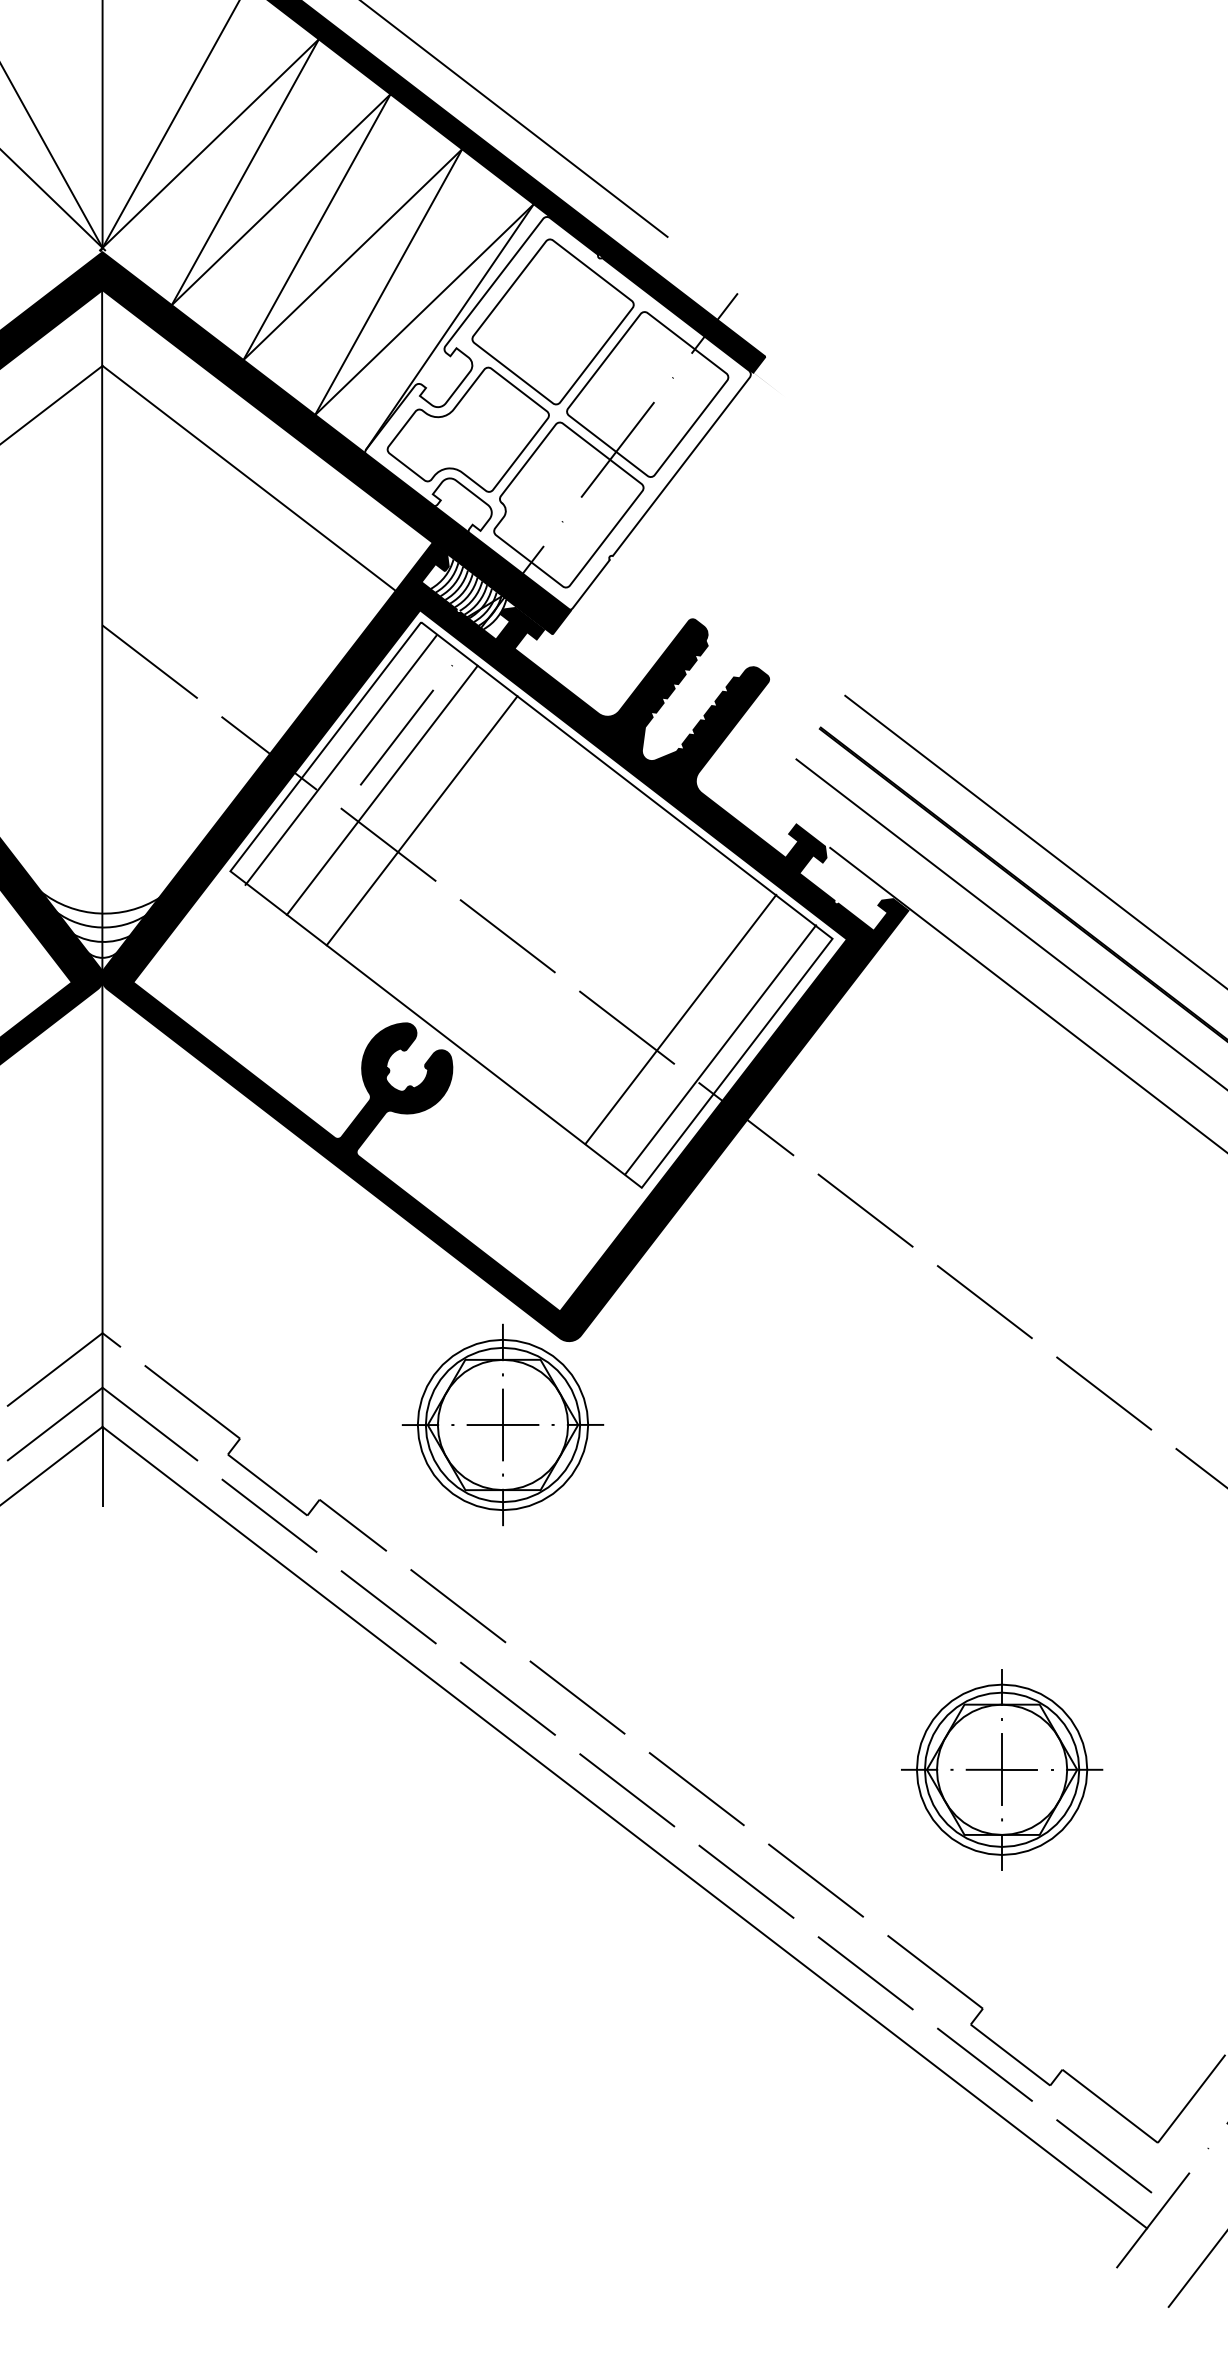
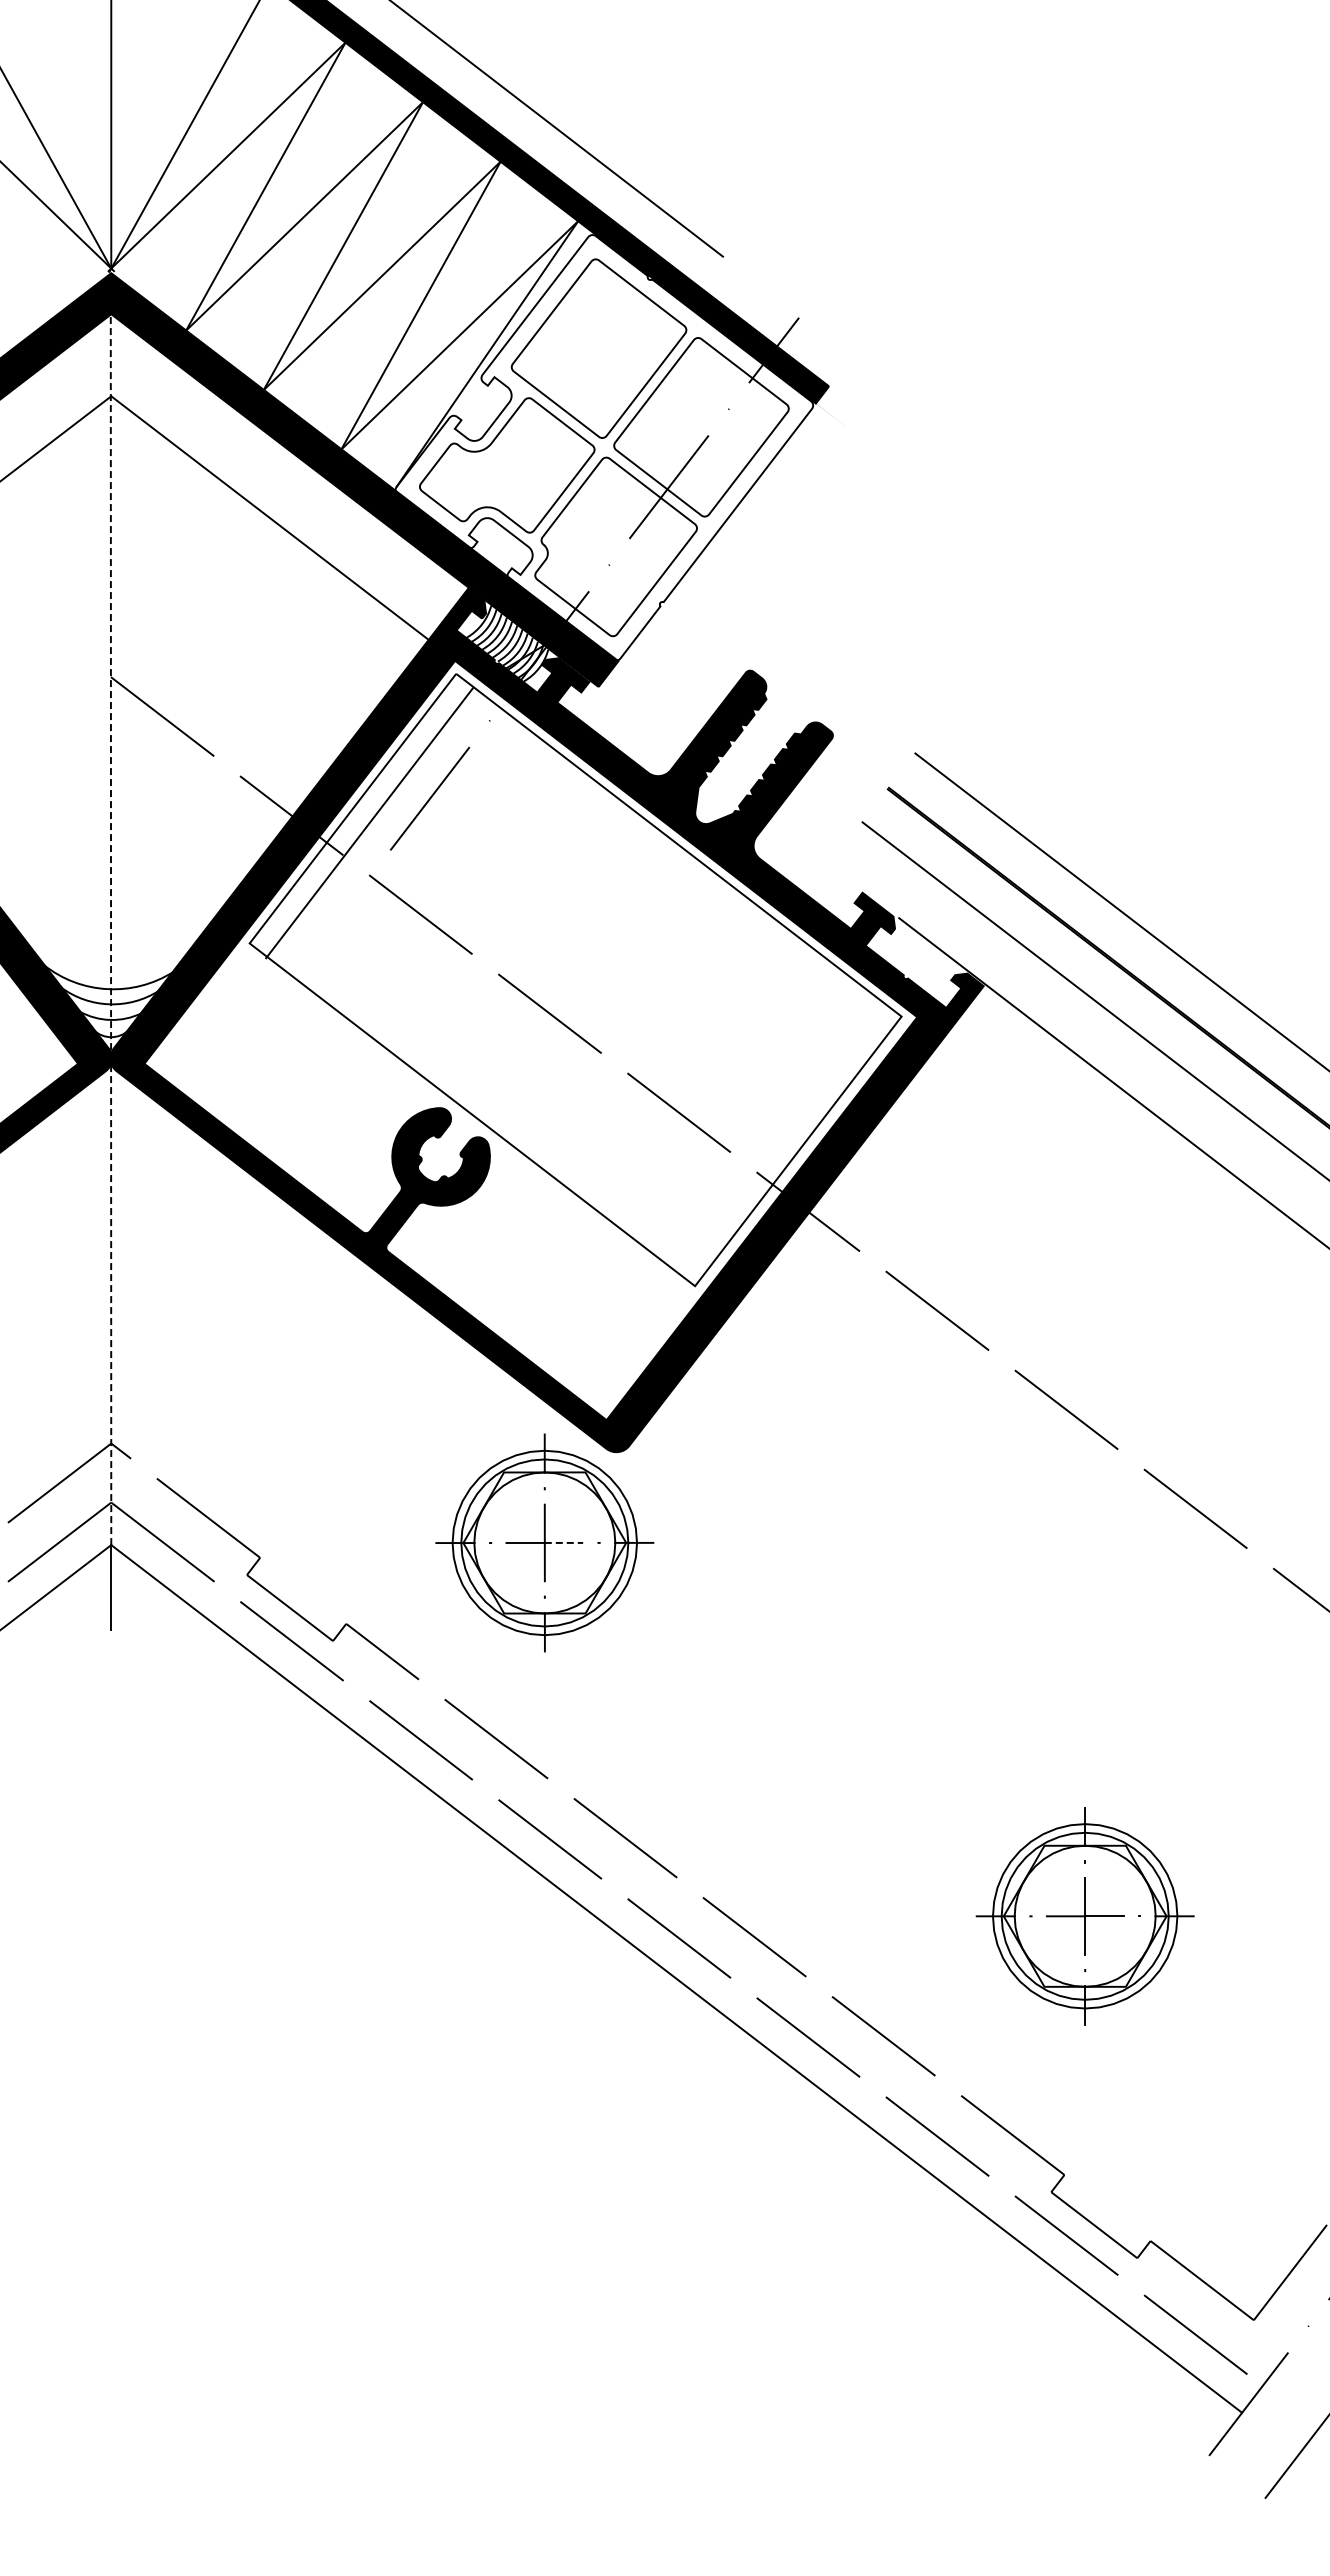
line: (381, 790) -> (413, 855), removed
line: (422, 820) -> (457, 888), removed
line: (102, 858) -> (111, 929), solid -> dashed
line: (680, 1019) -> (737, 1103), removed
line: (720, 1049) -> (780, 1136), removed
line: (521, 1424) -> (564, 1542), solid -> dashed

